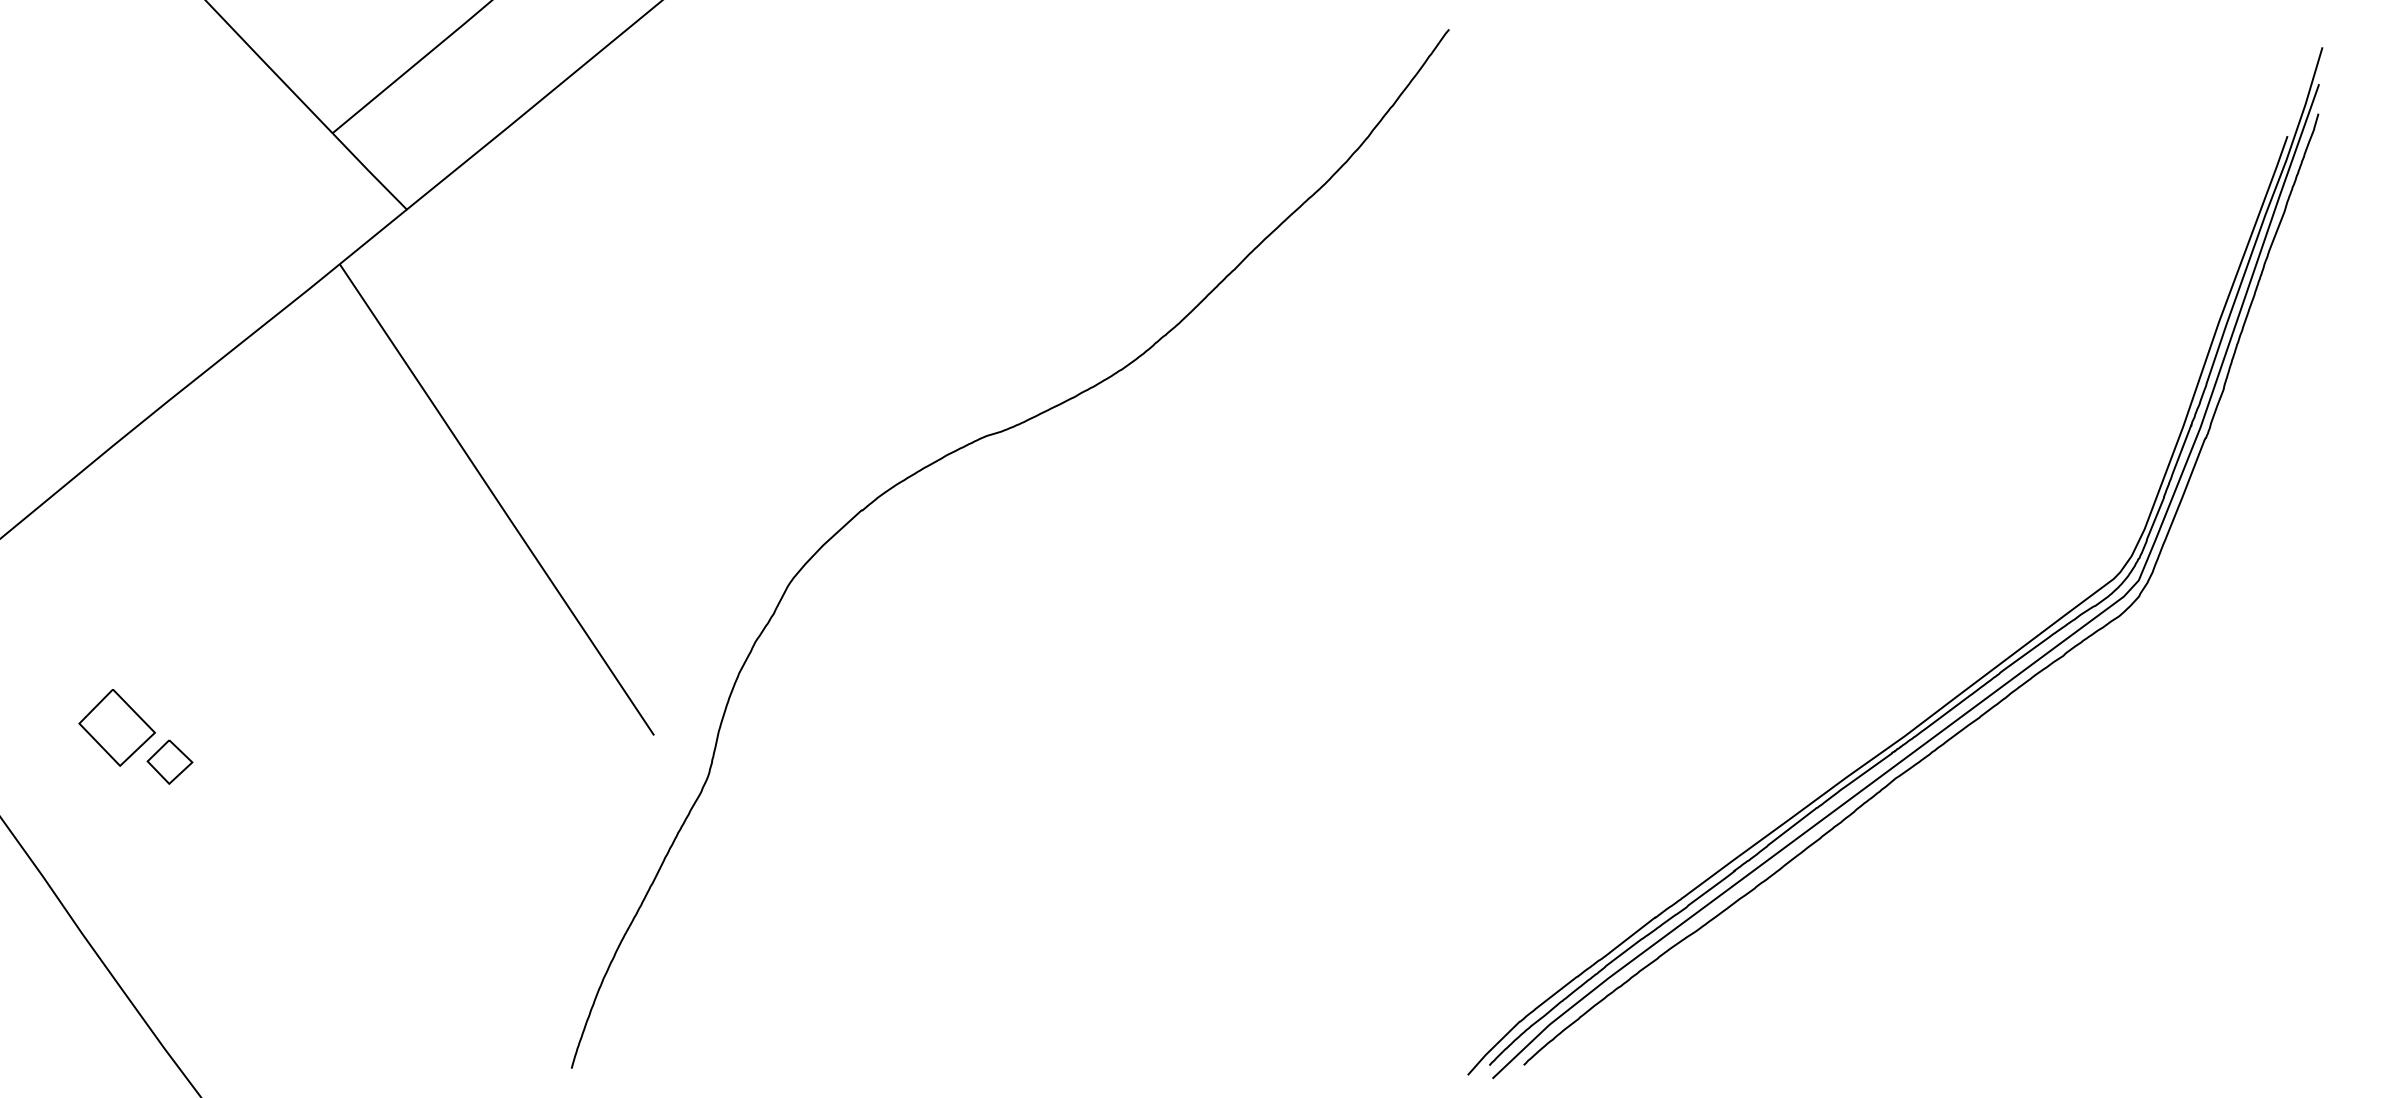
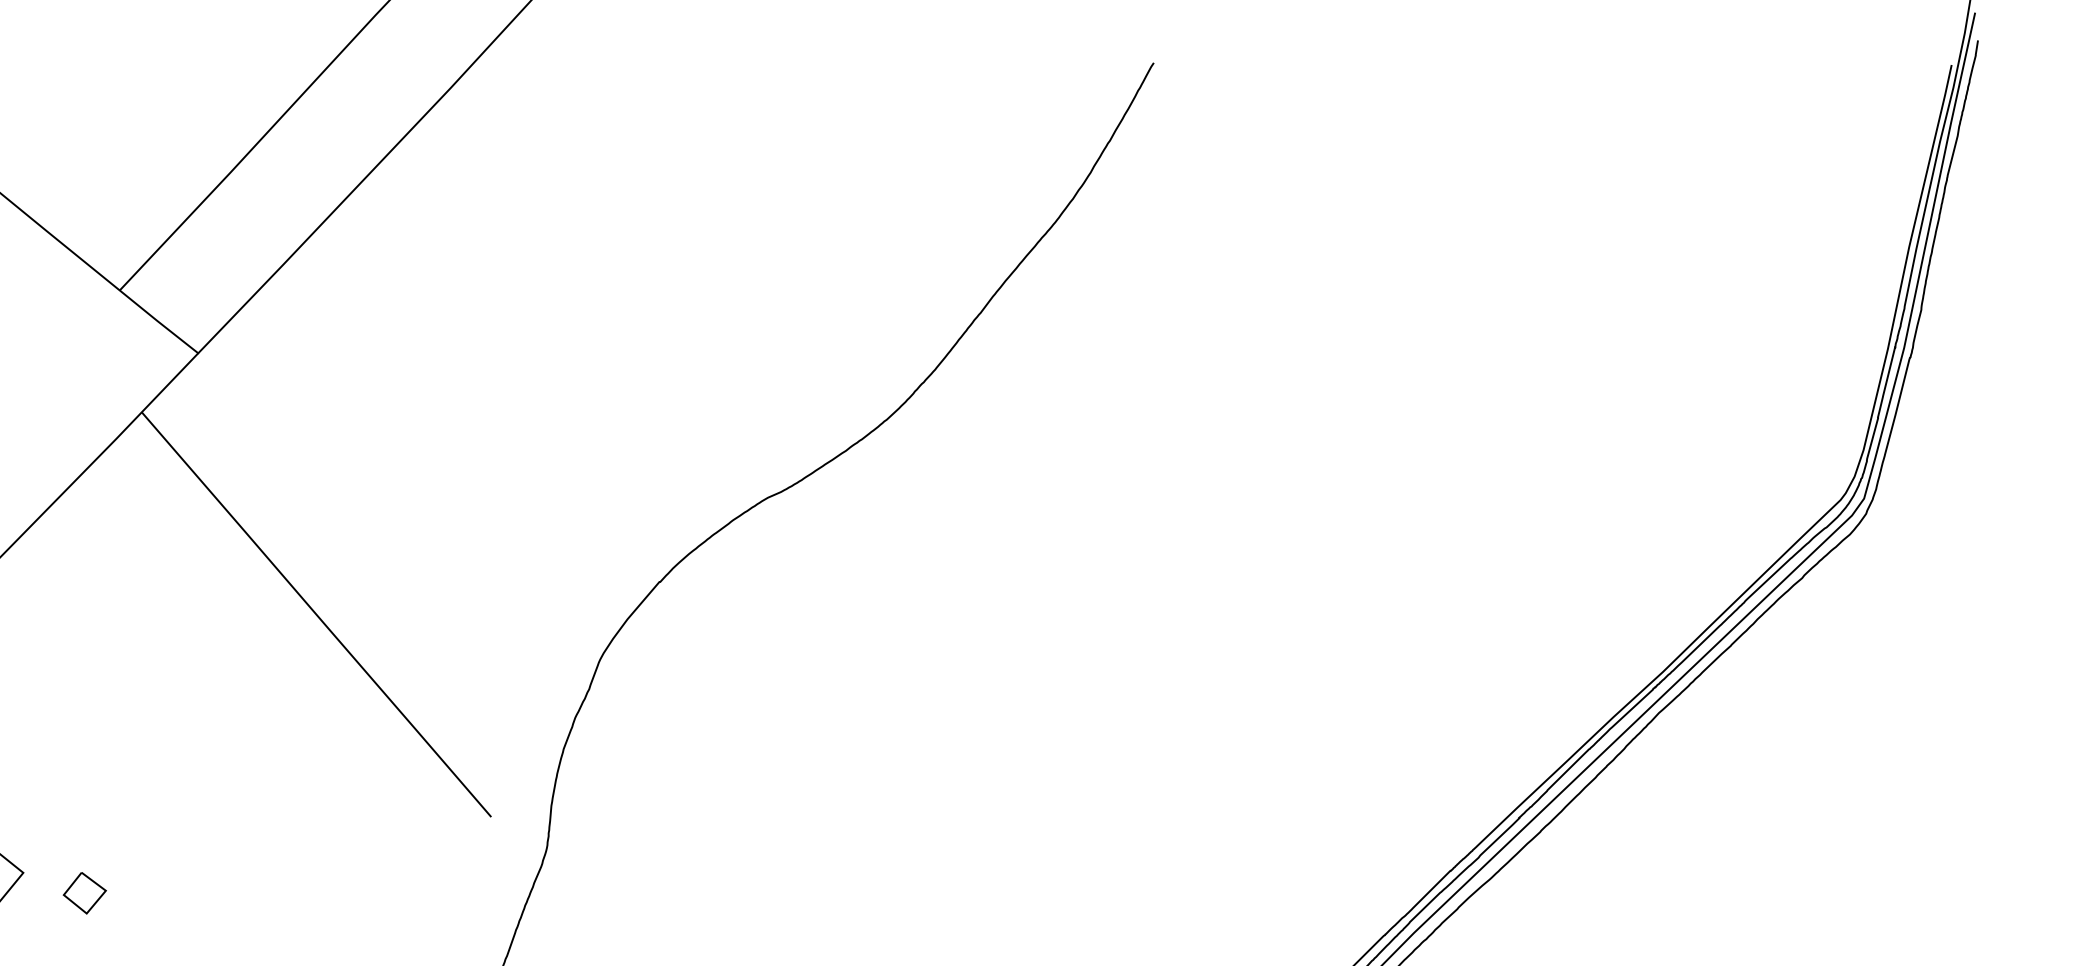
part: (169, 761) -> (84, 892), moved

